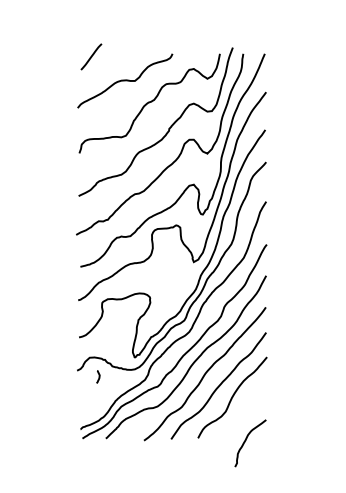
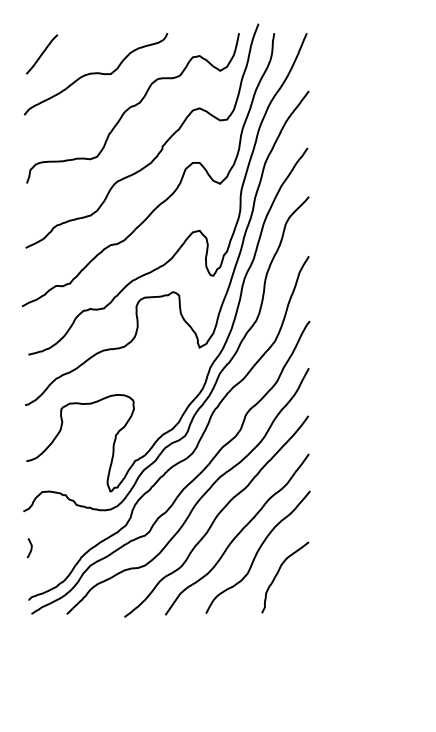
line: (91, 56) -> (42, 53), moved
curve: (98, 376) -> (30, 547), moved
curve: (246, 440) -> (279, 573), moved

